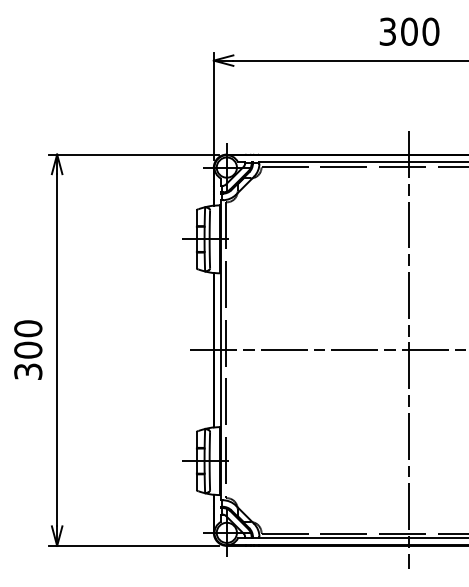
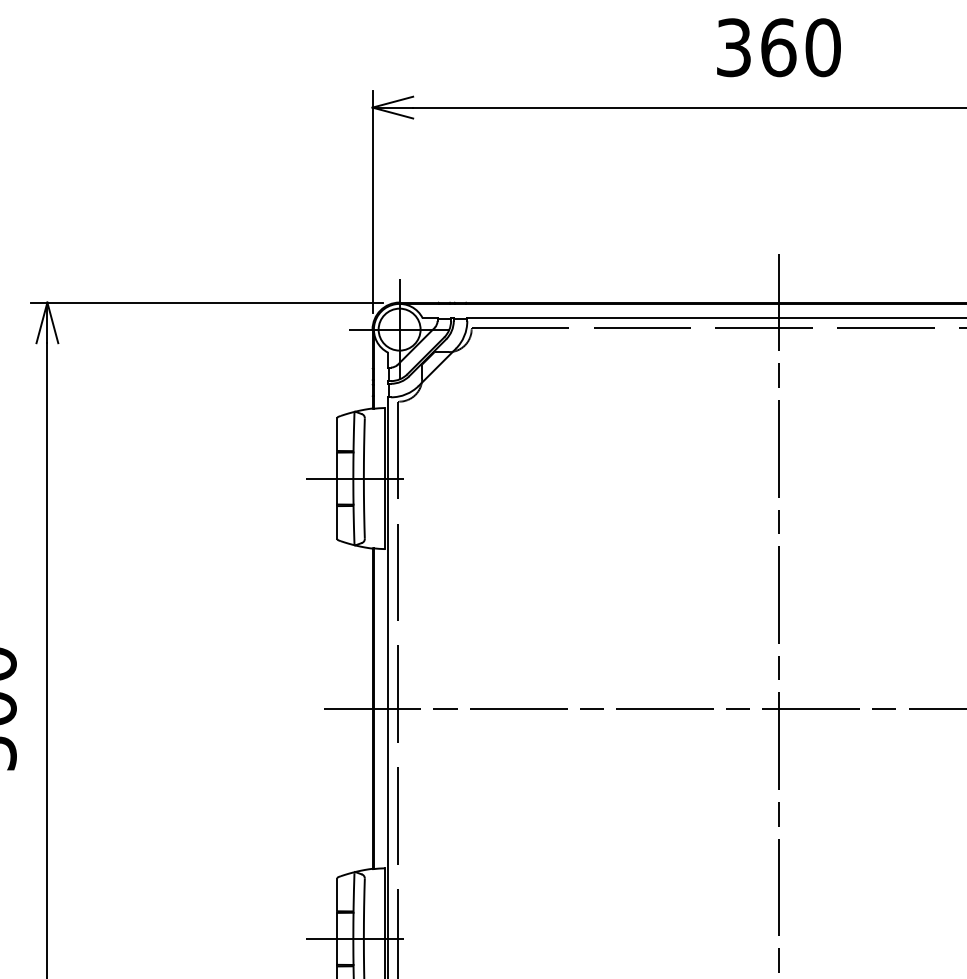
text: (409, 31) -> (778, 47), 300 -> 360

